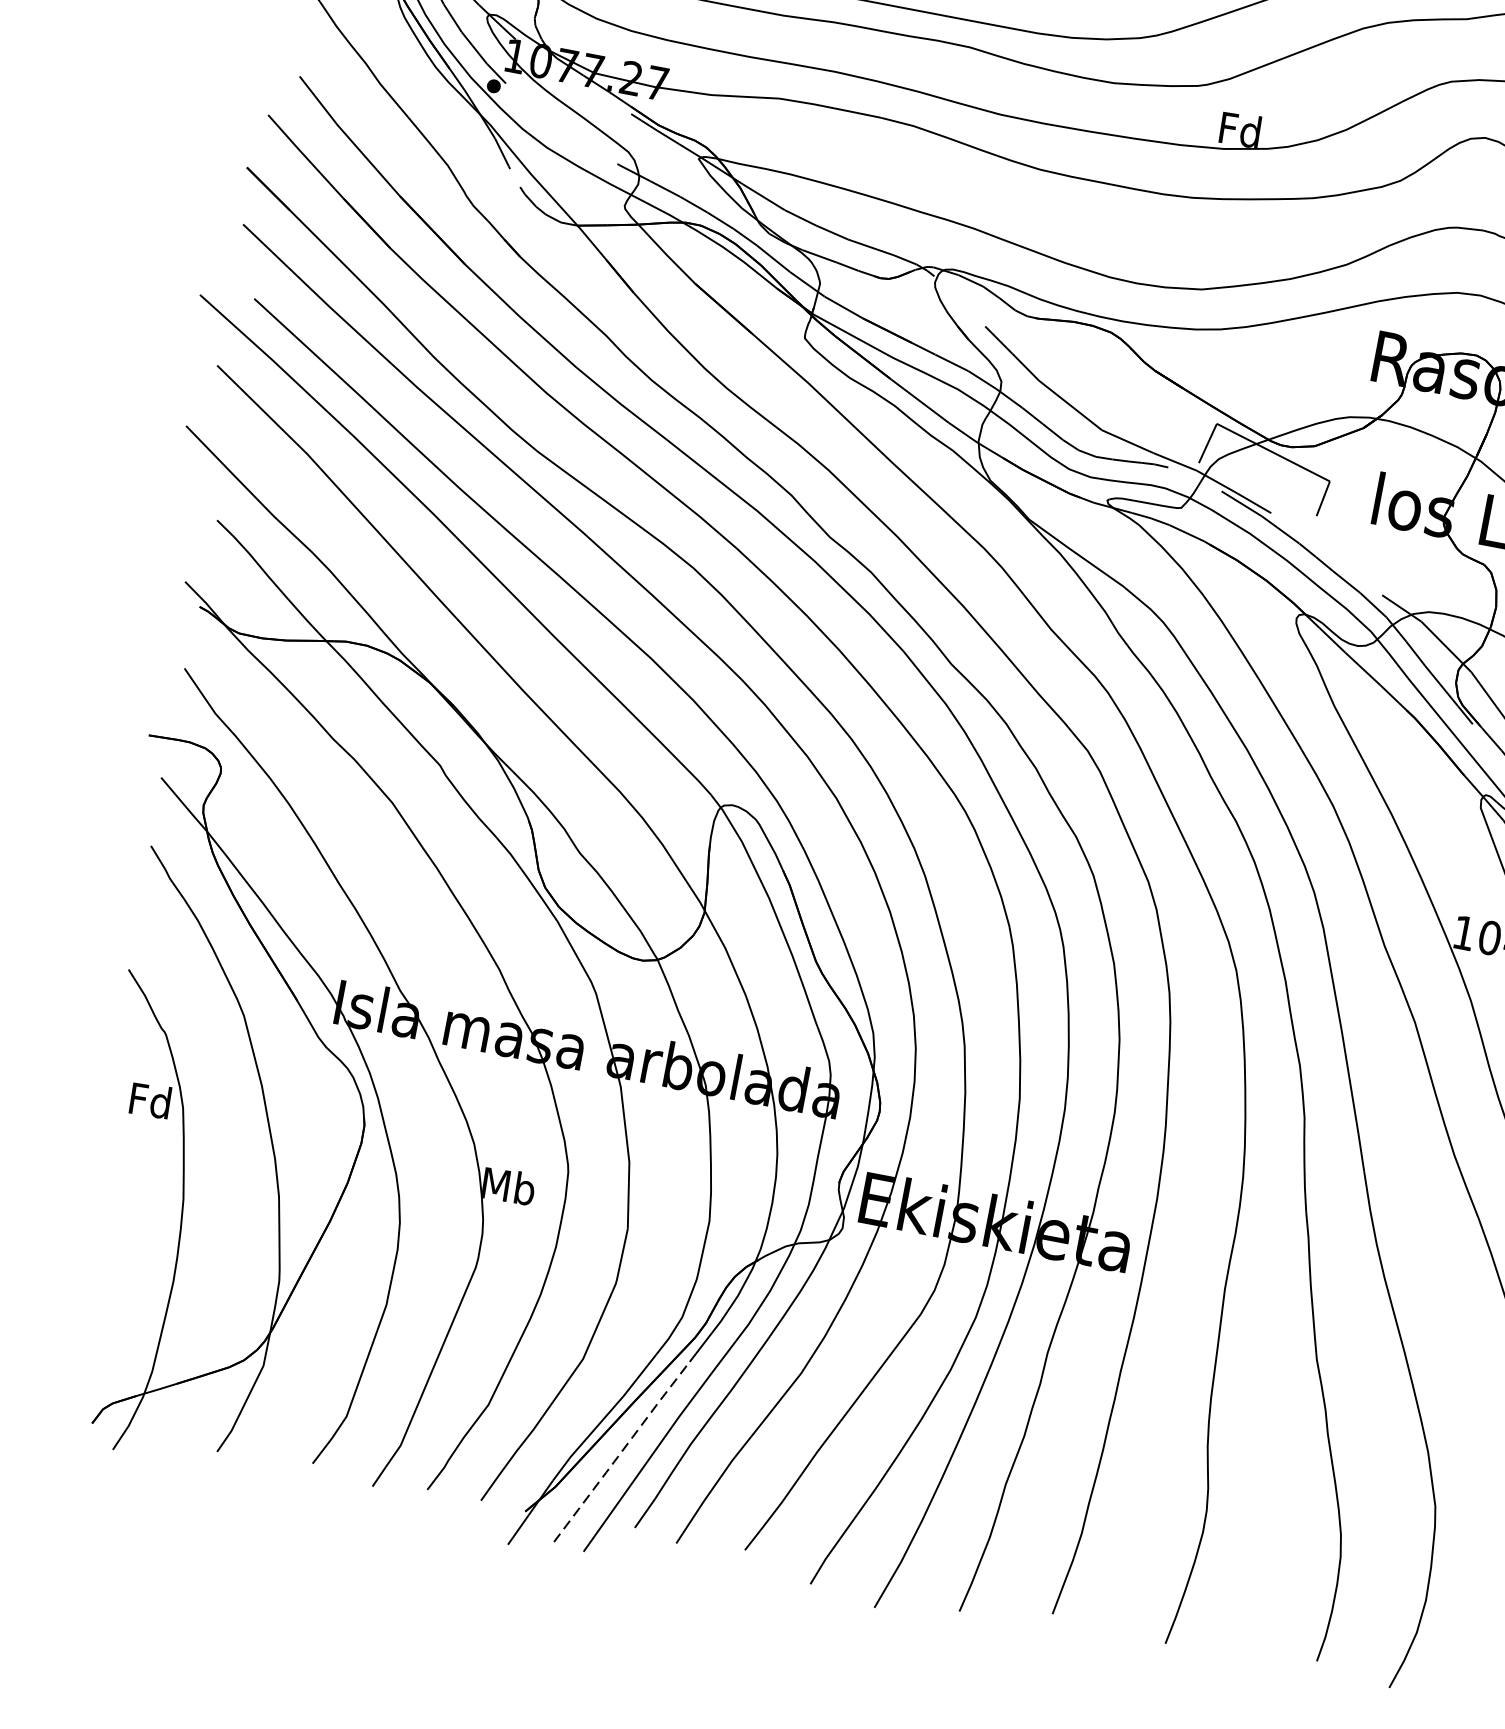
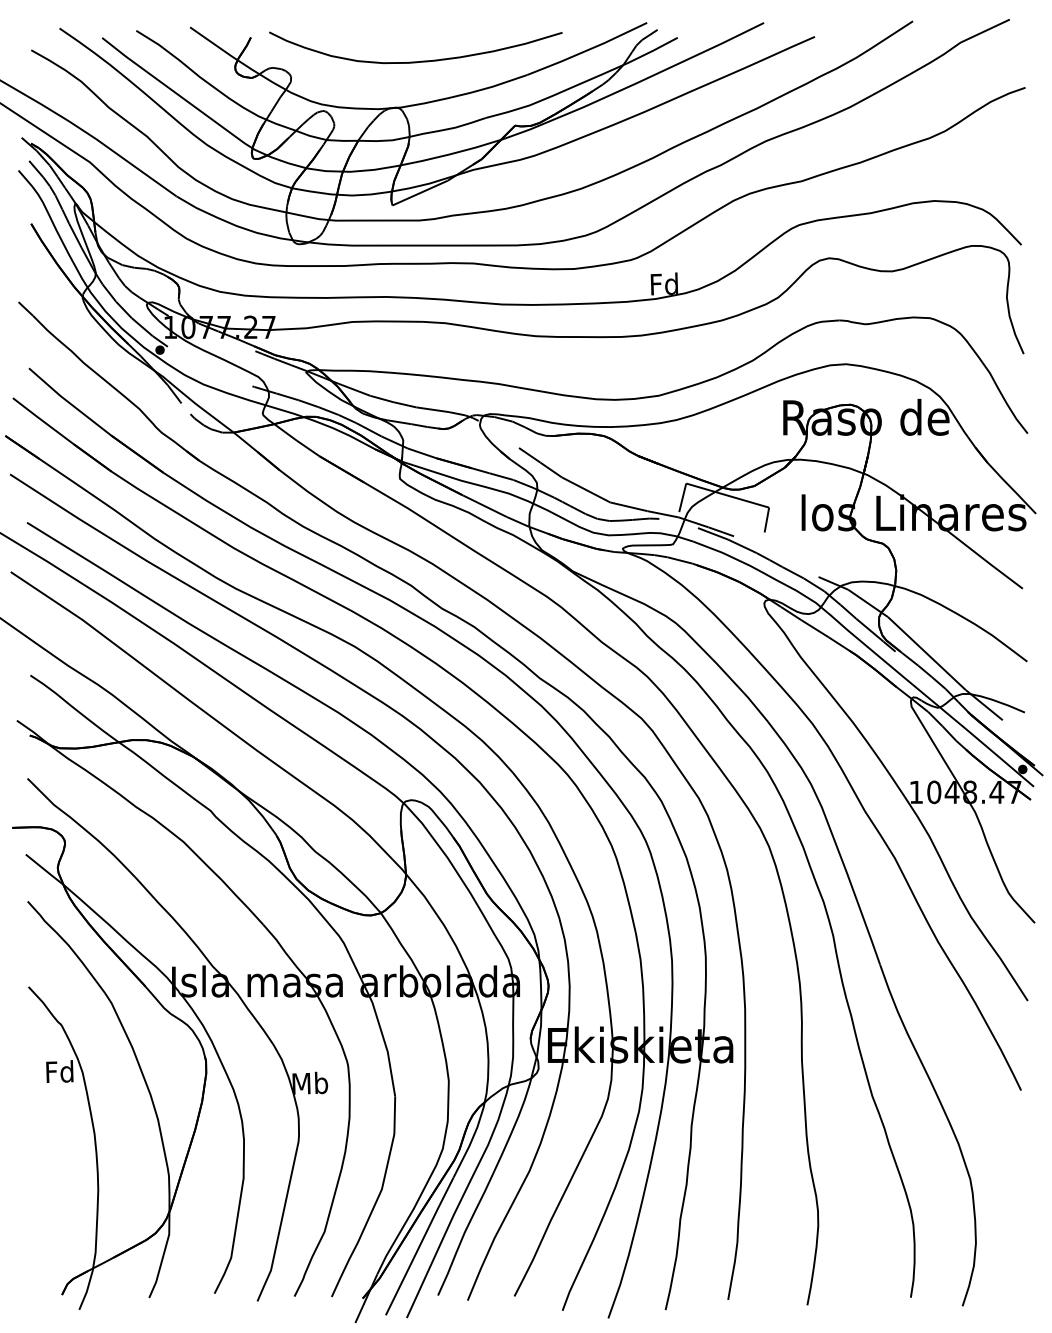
line: (621, 1451) -> (419, 1246), dashed -> solid

